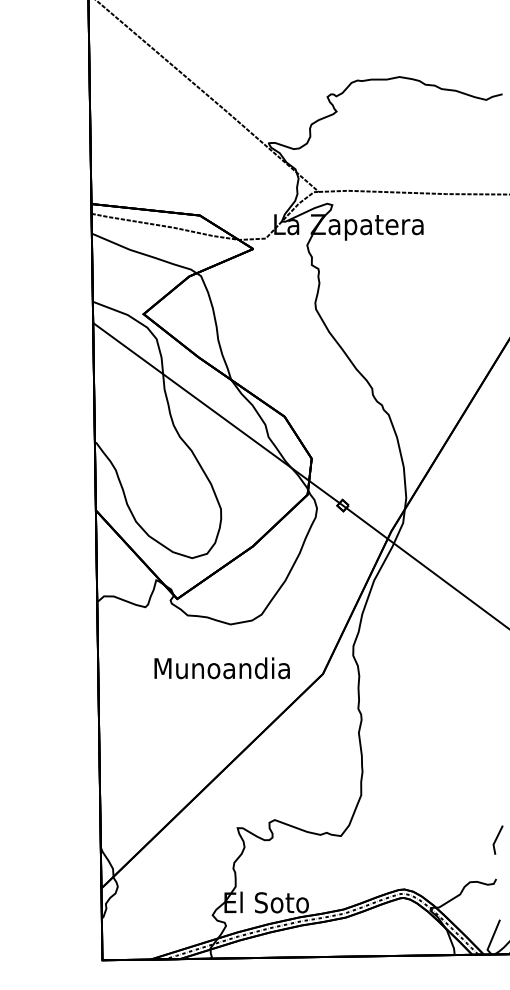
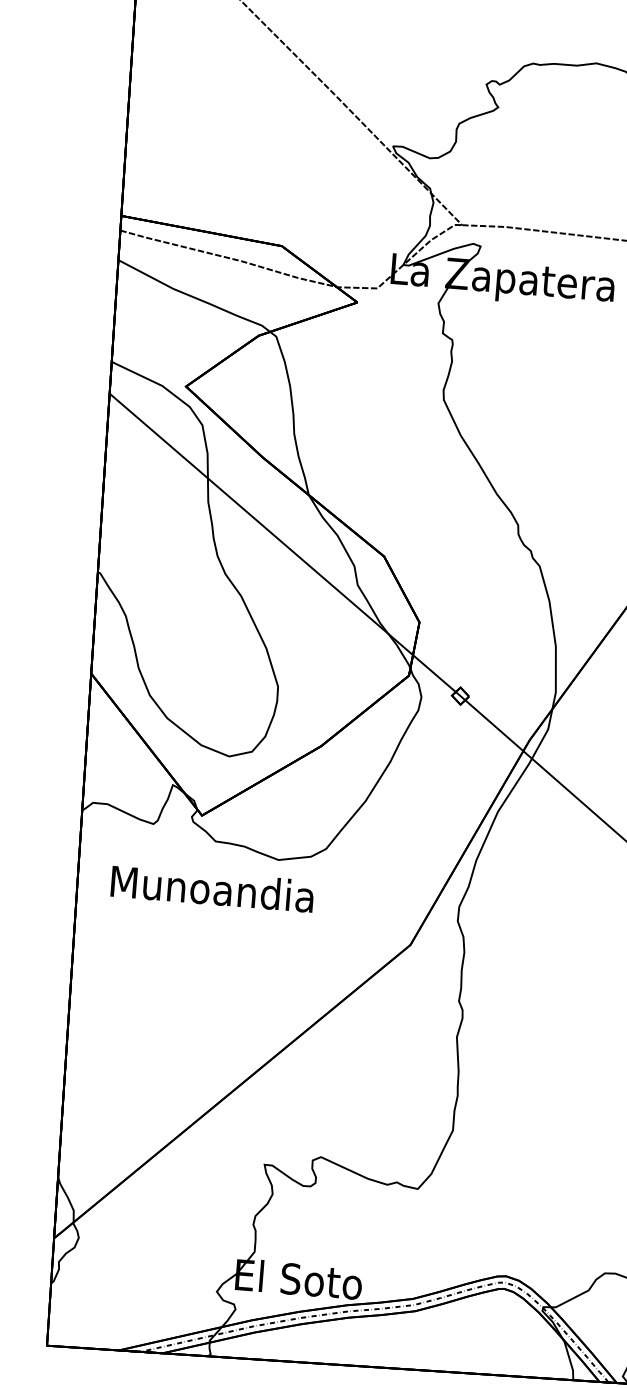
text: (221, 668) -> (211, 889), moved

